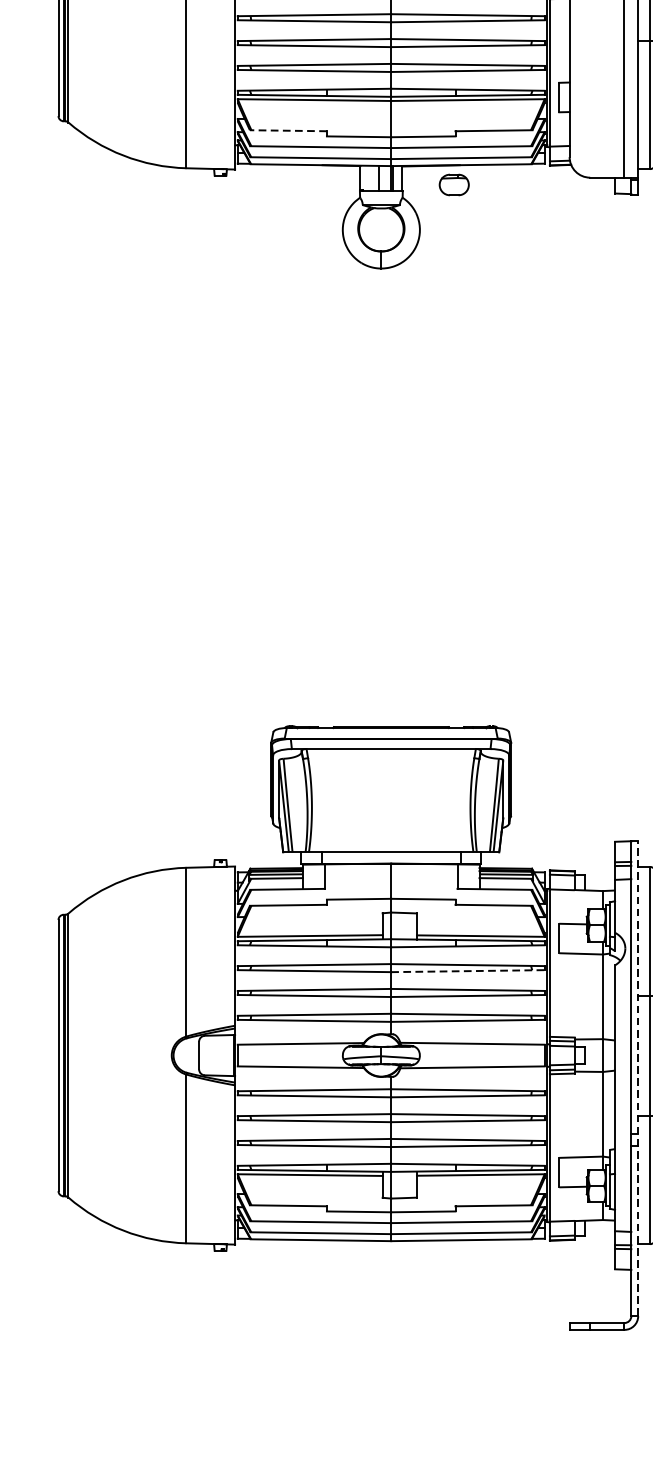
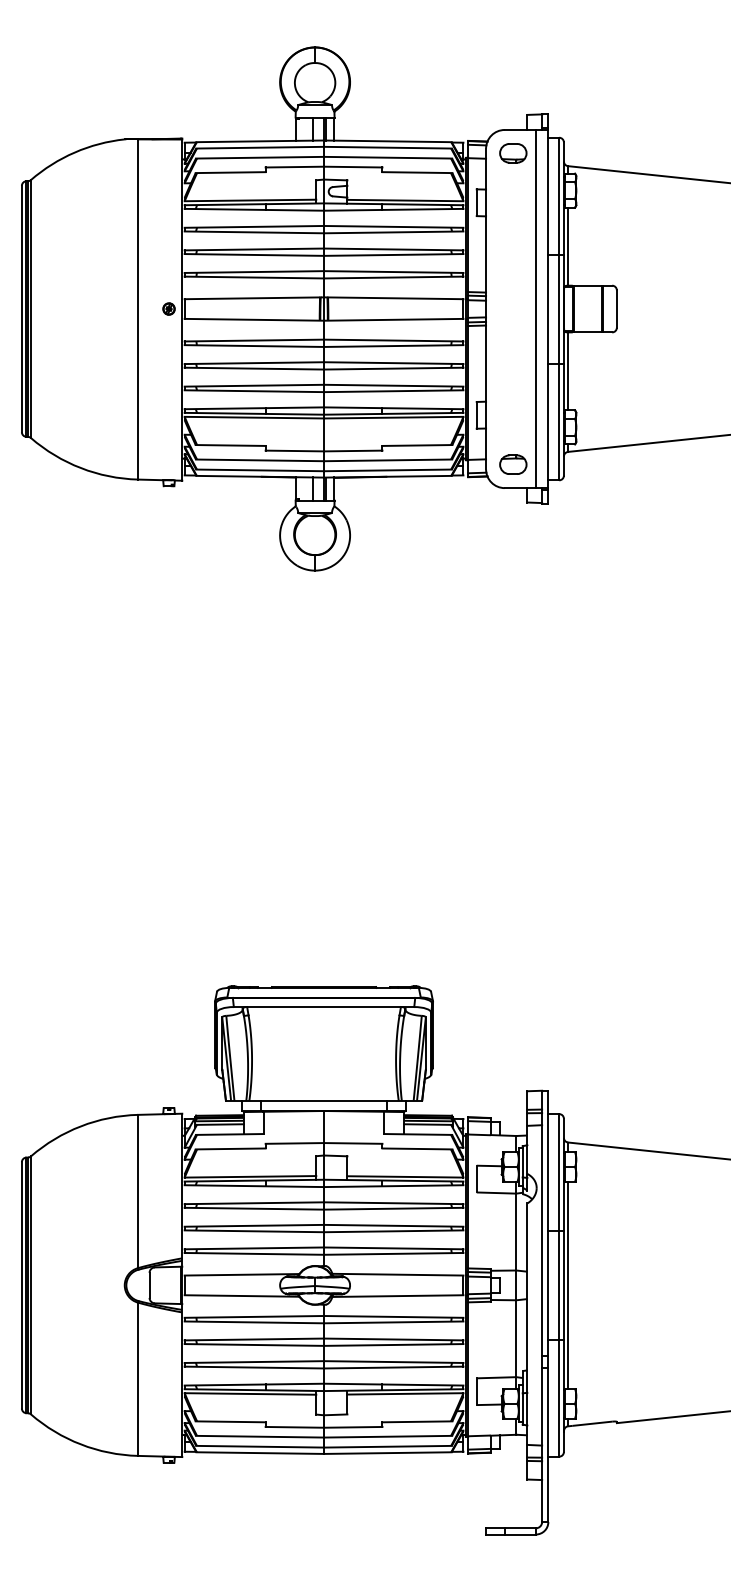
line: (288, 130) -> (230, 445), dashed -> solid
part: (454, 184) -> (513, 464), moved
line: (467, 970) -> (393, 1208), dashed -> solid
line: (638, 1078) -> (548, 1306), dashed -> solid

